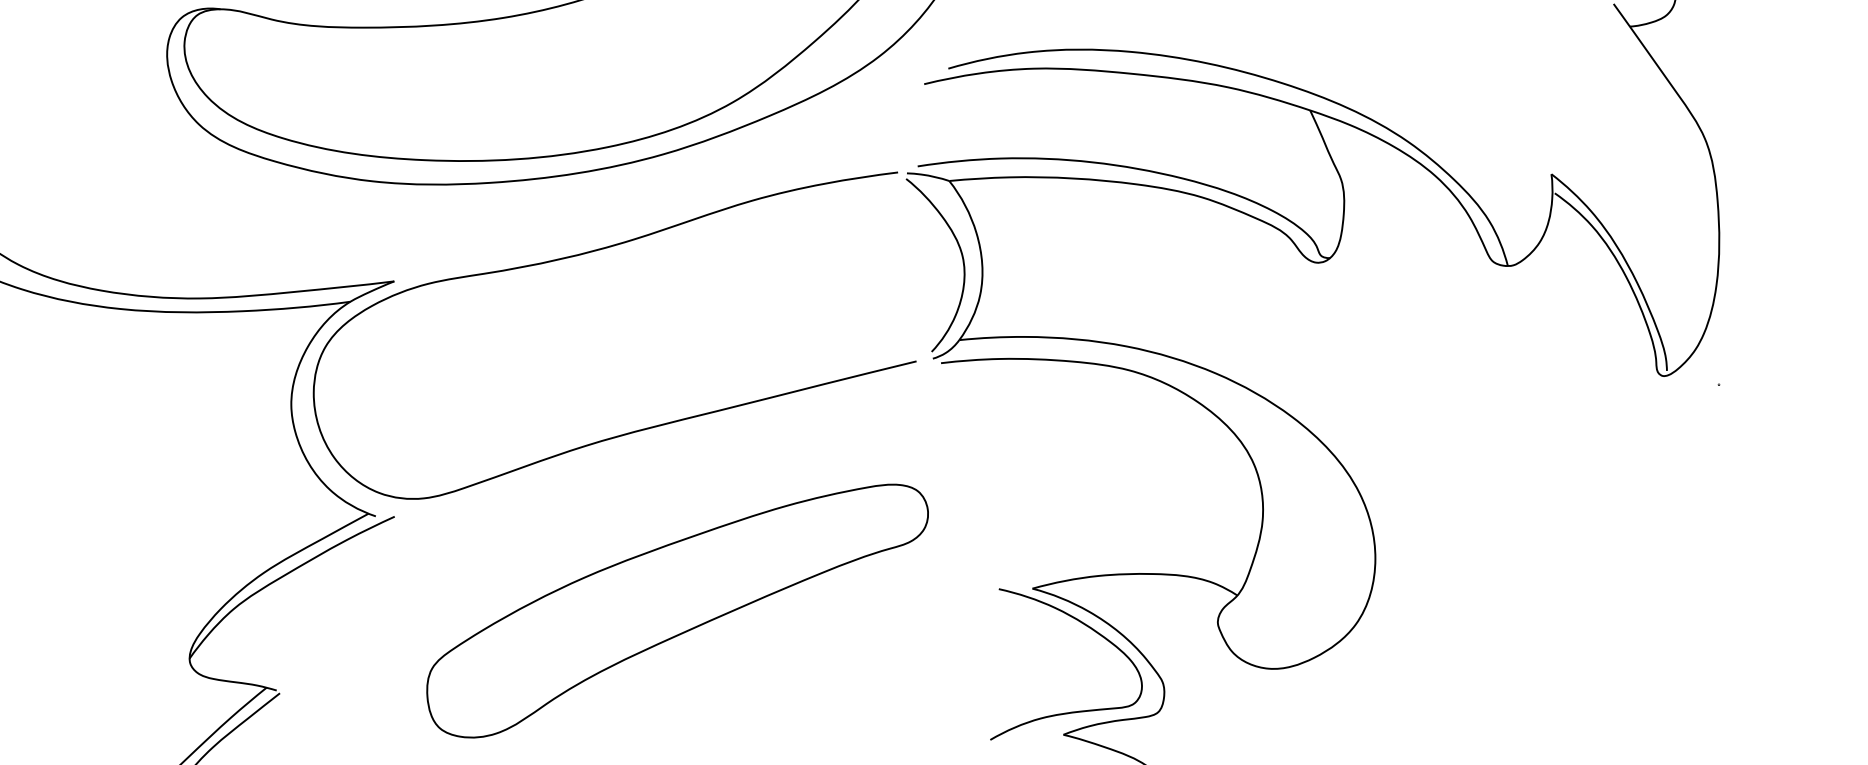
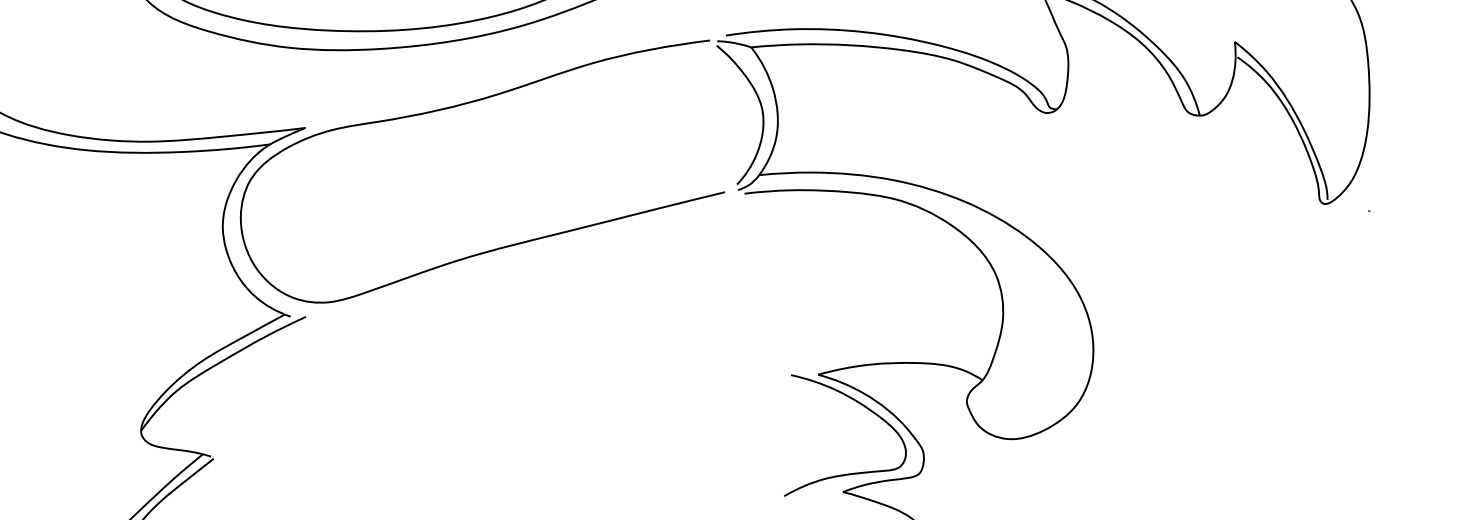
part: (677, 610) -> (532, 392), removed

